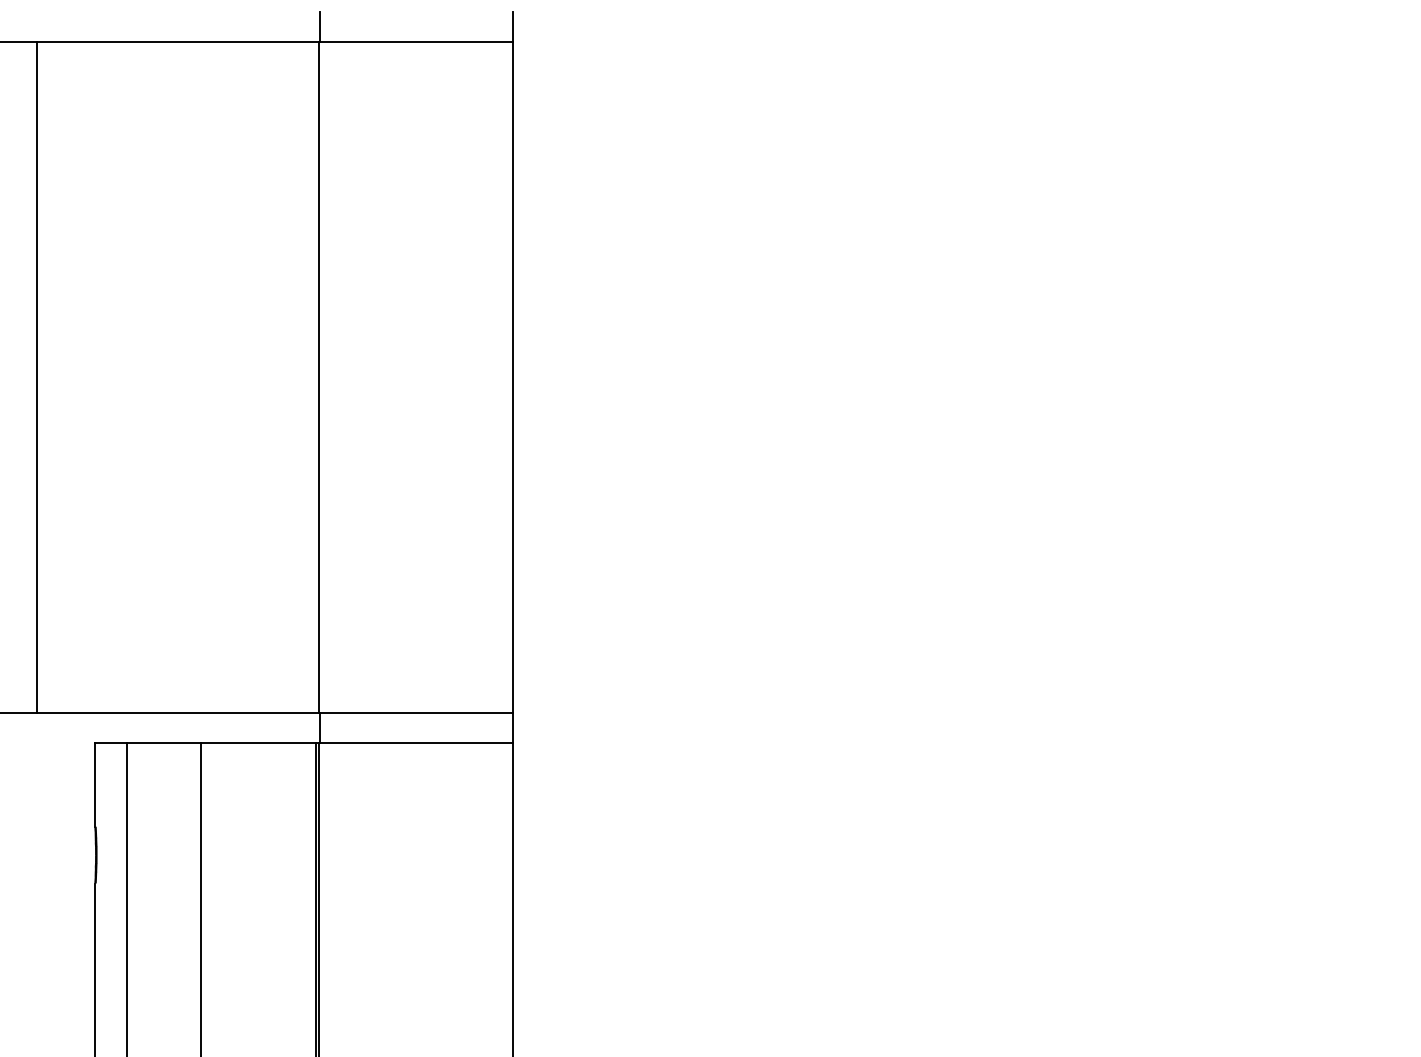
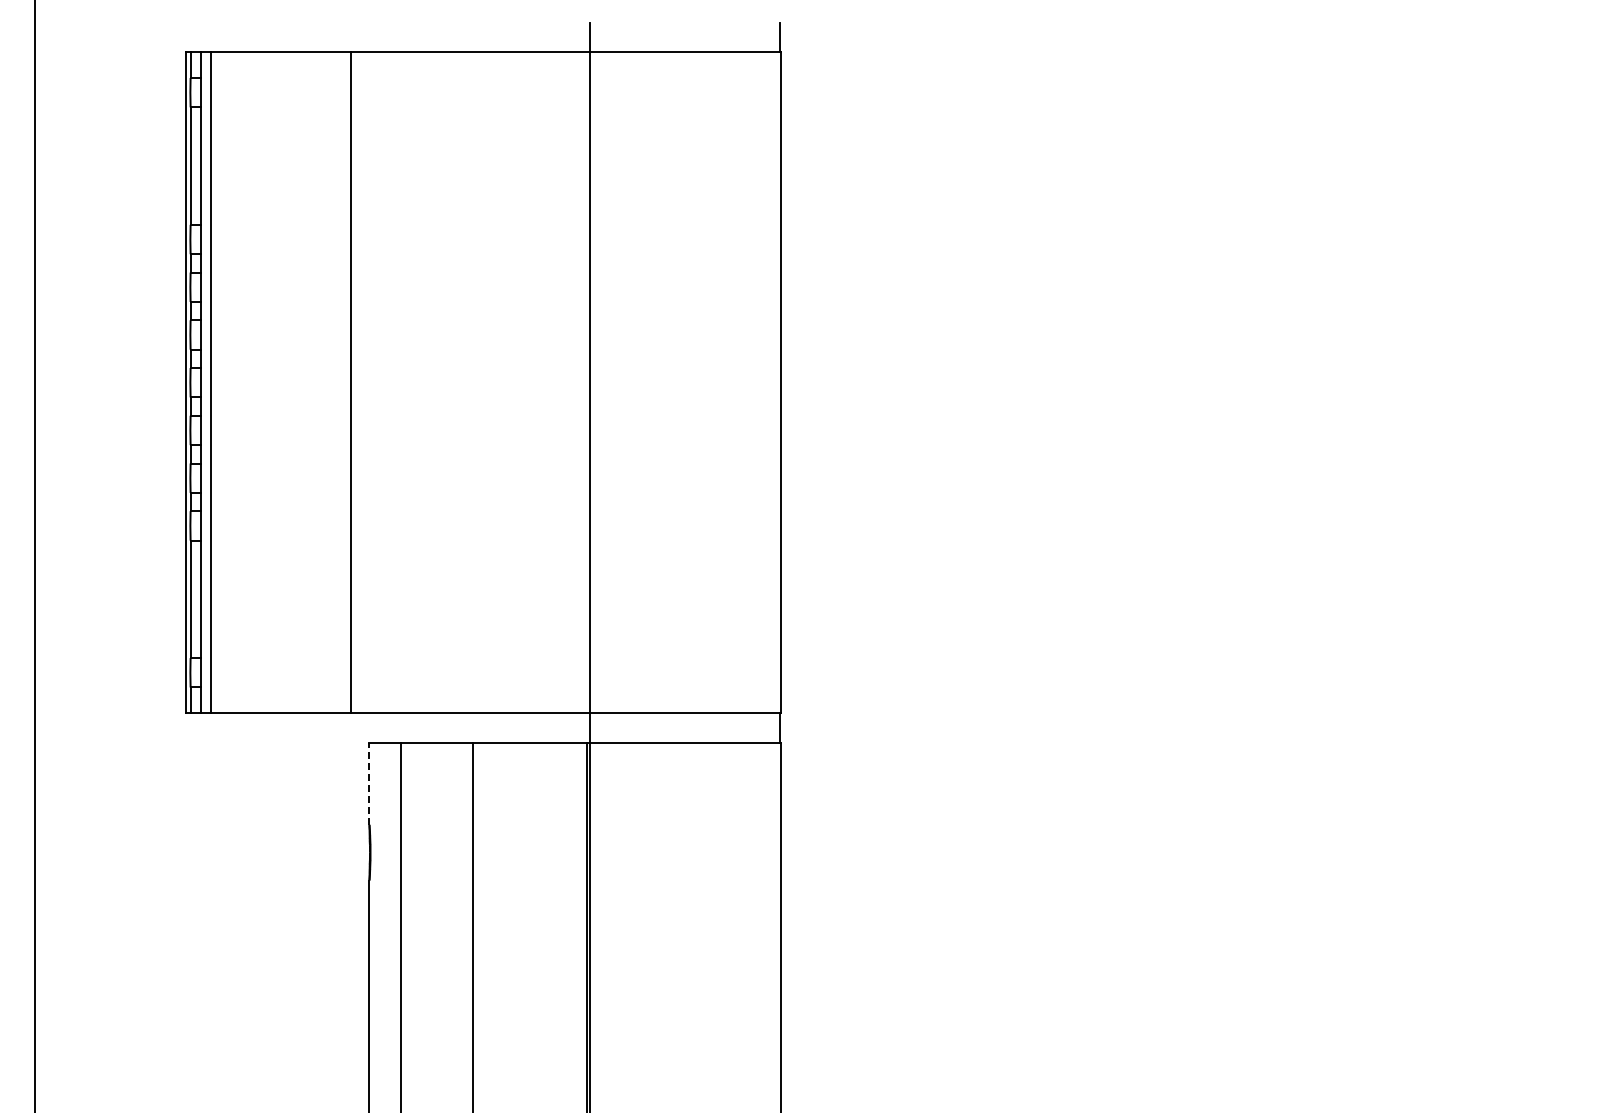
line: (37, 377) -> (351, 382), moved
line: (95, 784) -> (369, 783), solid -> dashed

